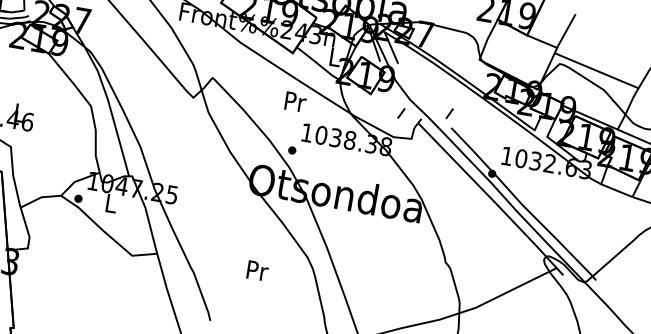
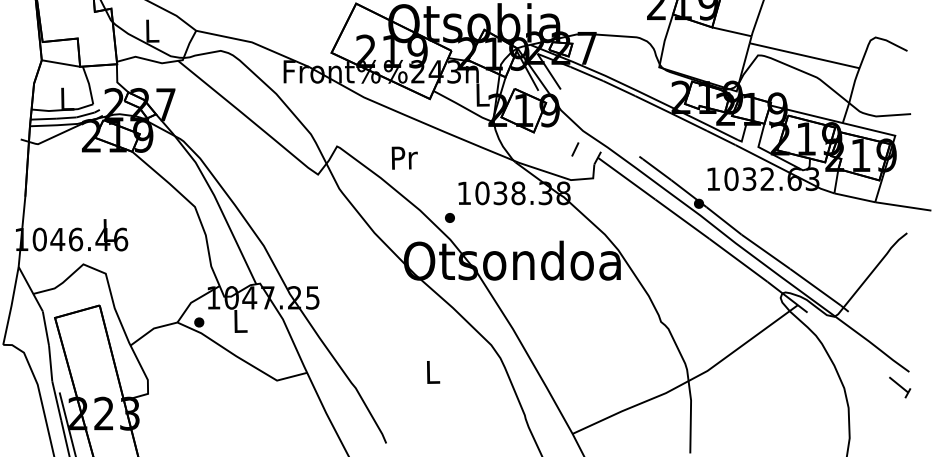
text: (295, 101) -> (404, 157), moved
line: (449, 113) -> (634, 139), removed
text: (257, 271) -> (433, 372), Pr -> L

